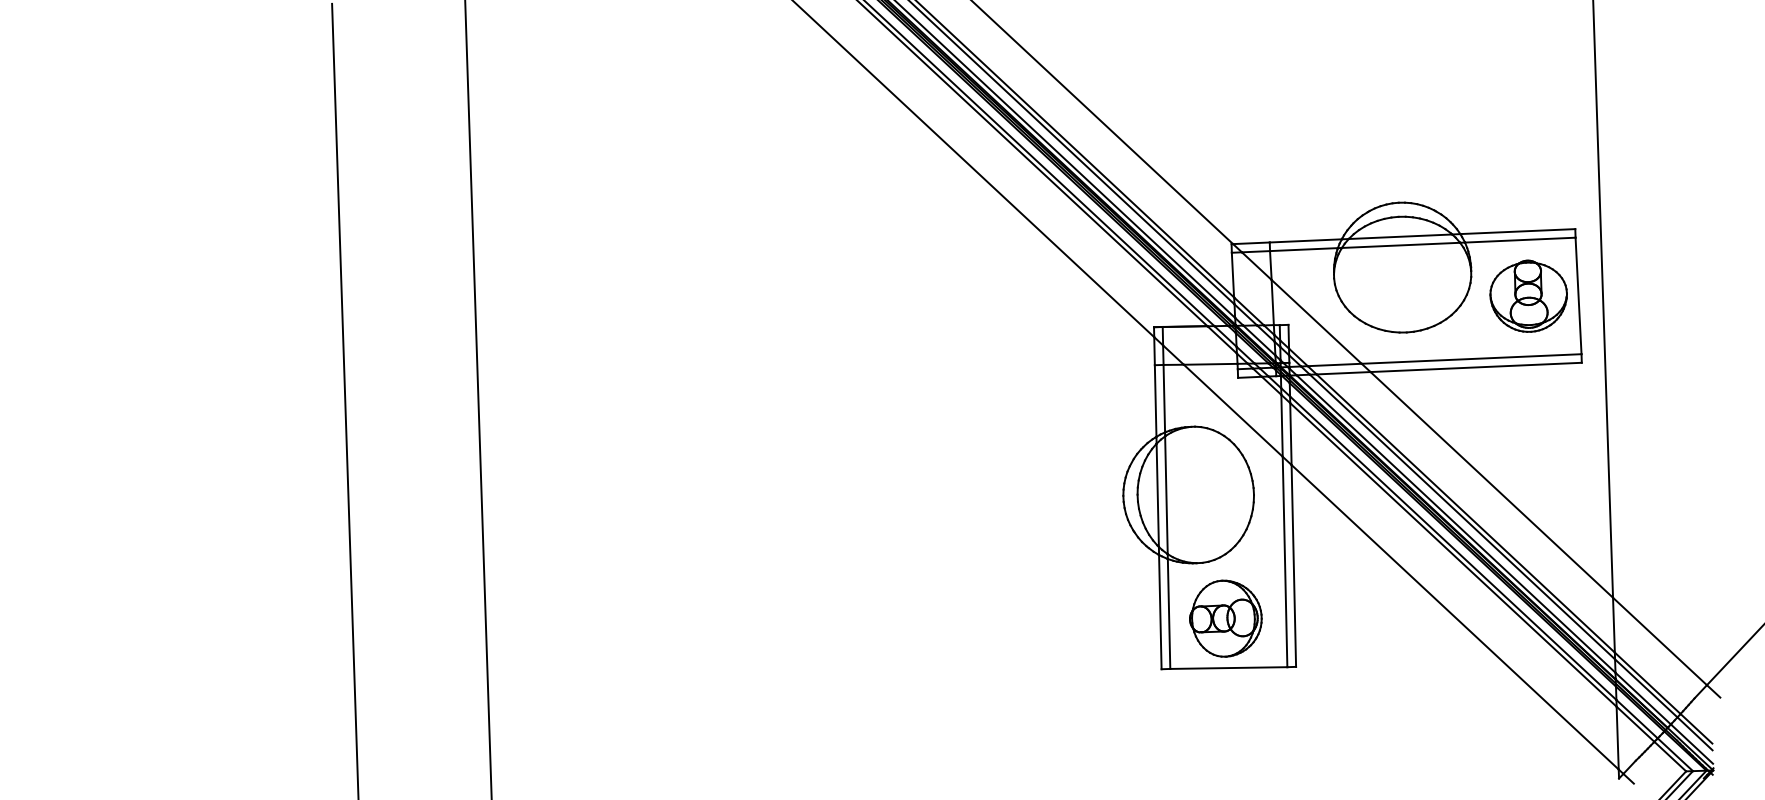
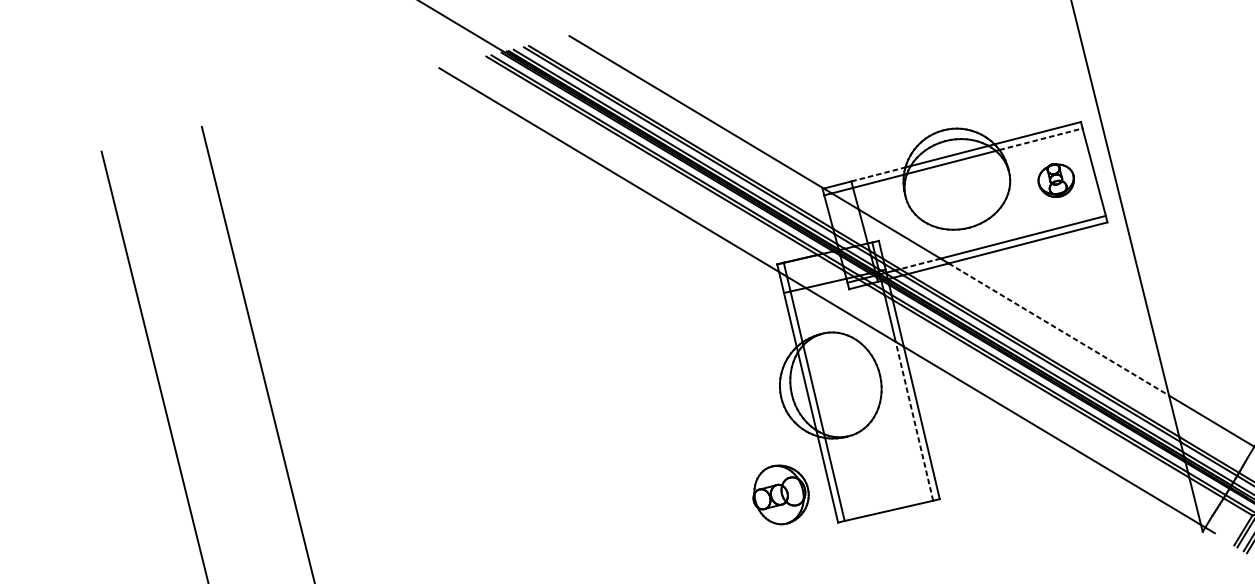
line: (1306, 240) -> (878, 174), solid -> dashed
line: (1520, 240) -> (1041, 139), solid -> dashed
part: (1528, 295) -> (1056, 179), size x0.6
line: (1334, 364) -> (920, 263), solid -> dashed
line: (1491, 484) -> (1058, 329), solid -> dashed
line: (1285, 561) -> (914, 420), solid -> dashed
part: (1225, 618) -> (780, 494), moved

